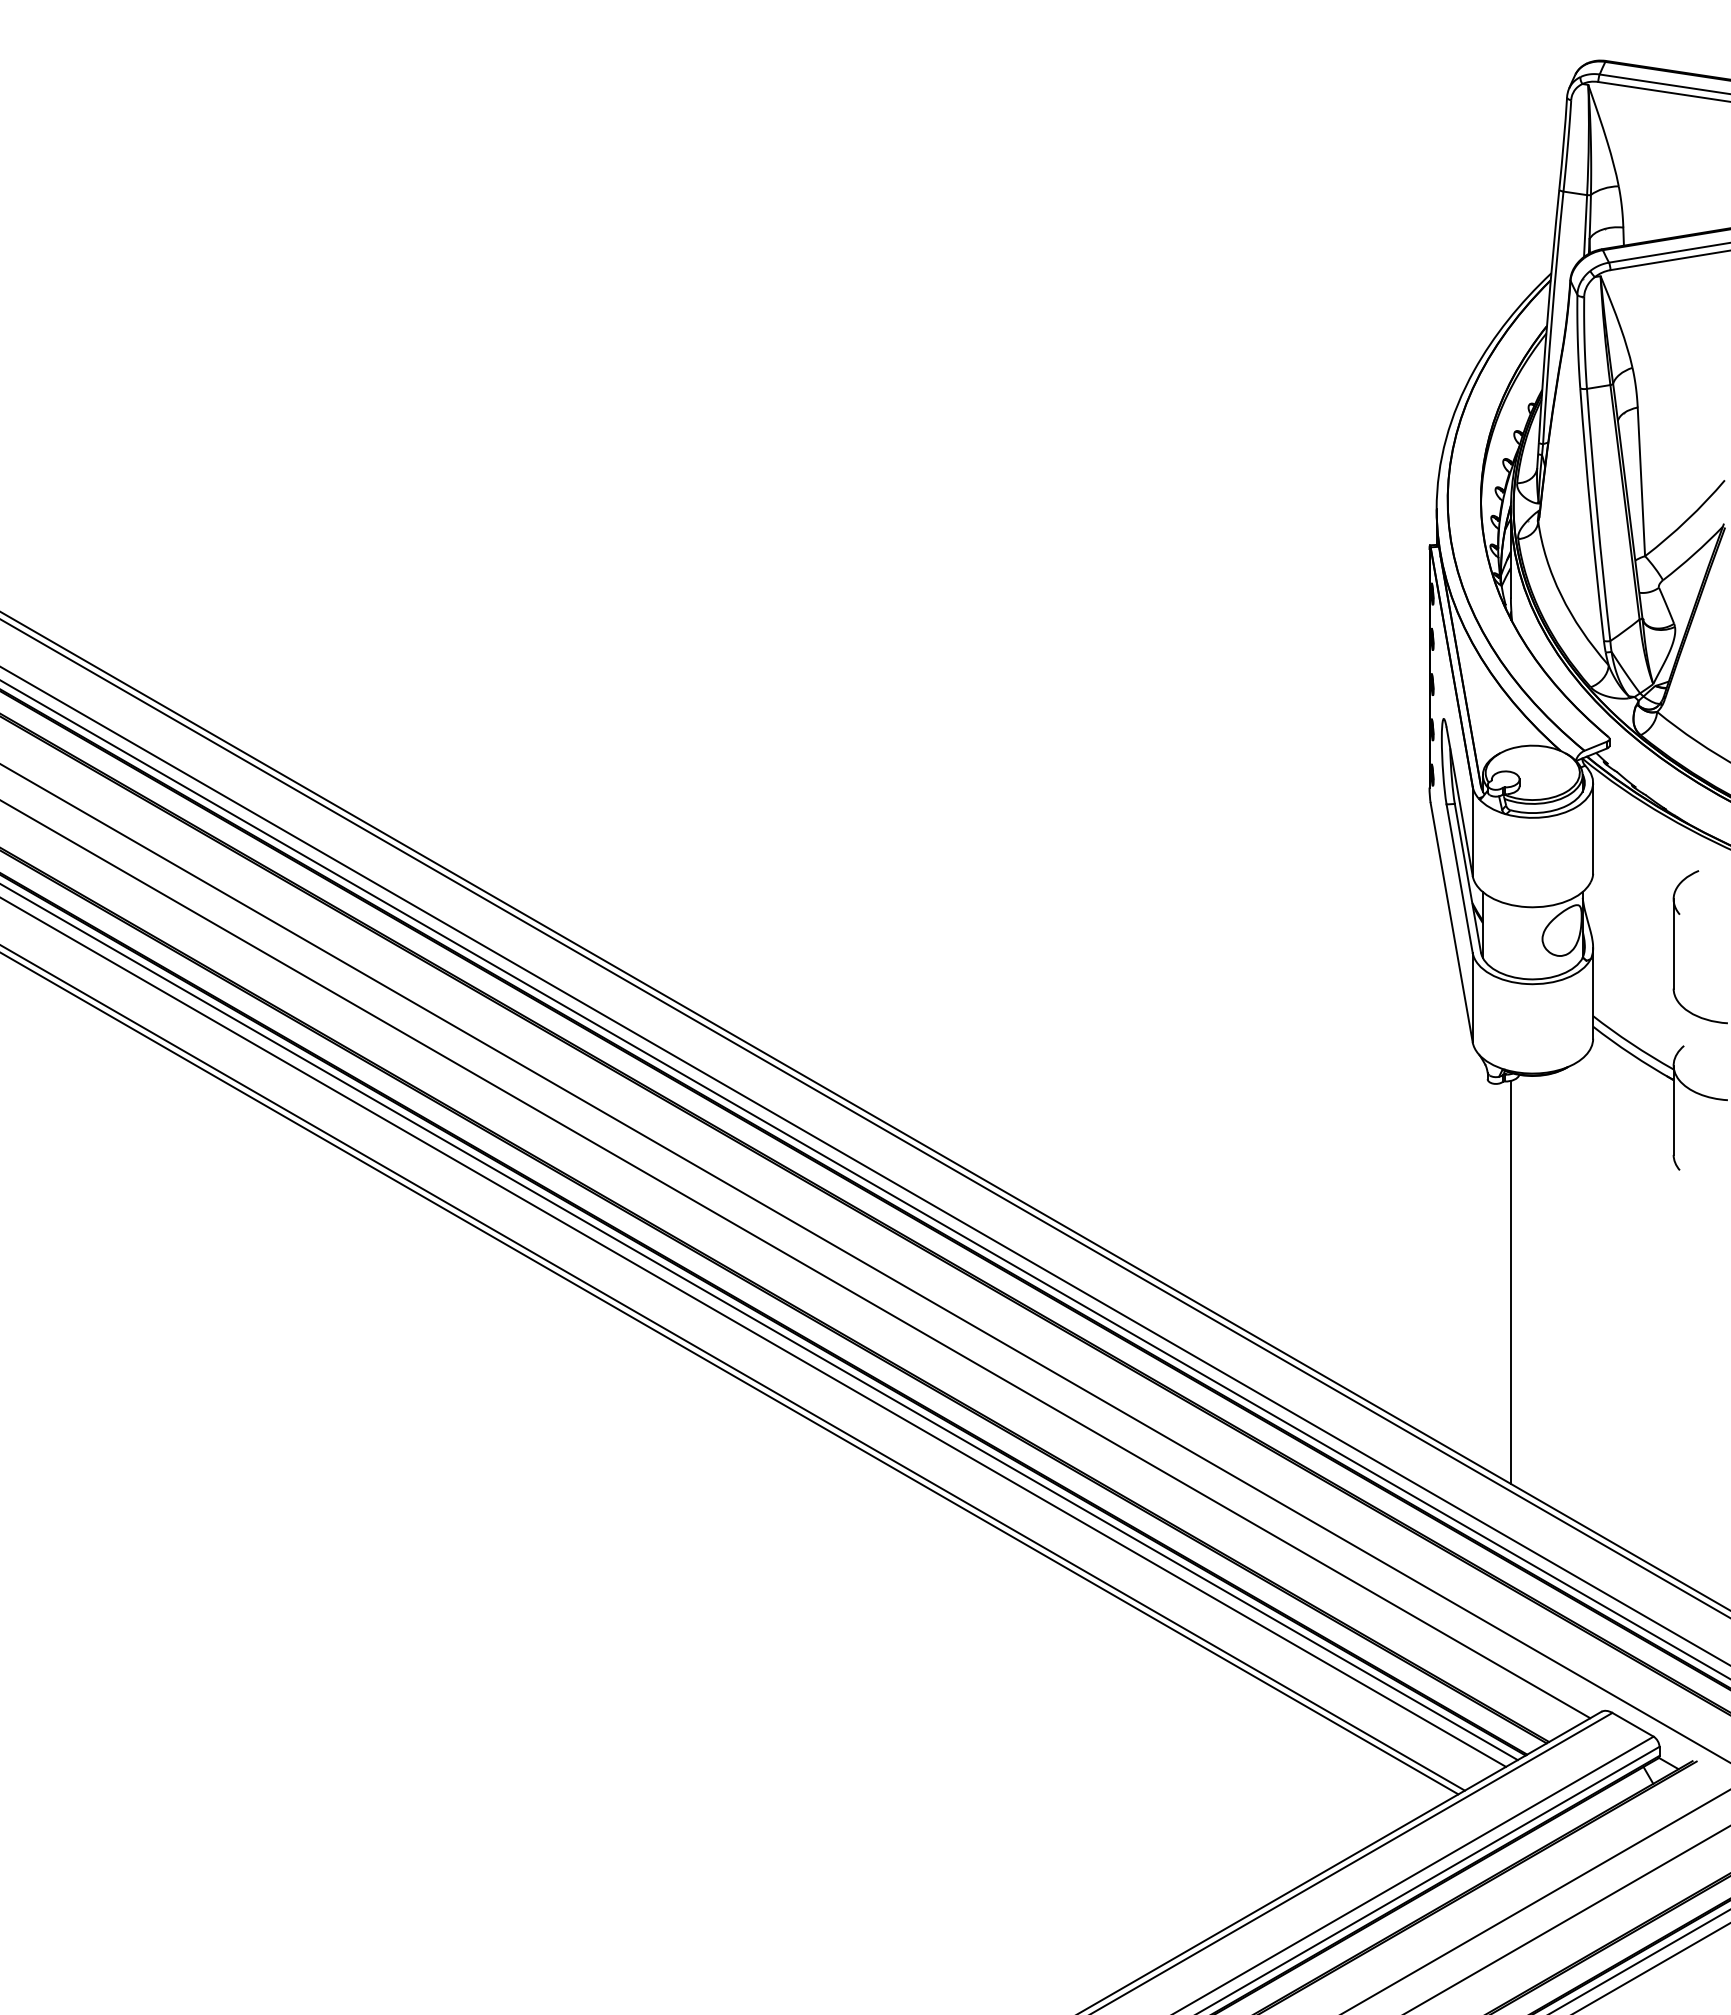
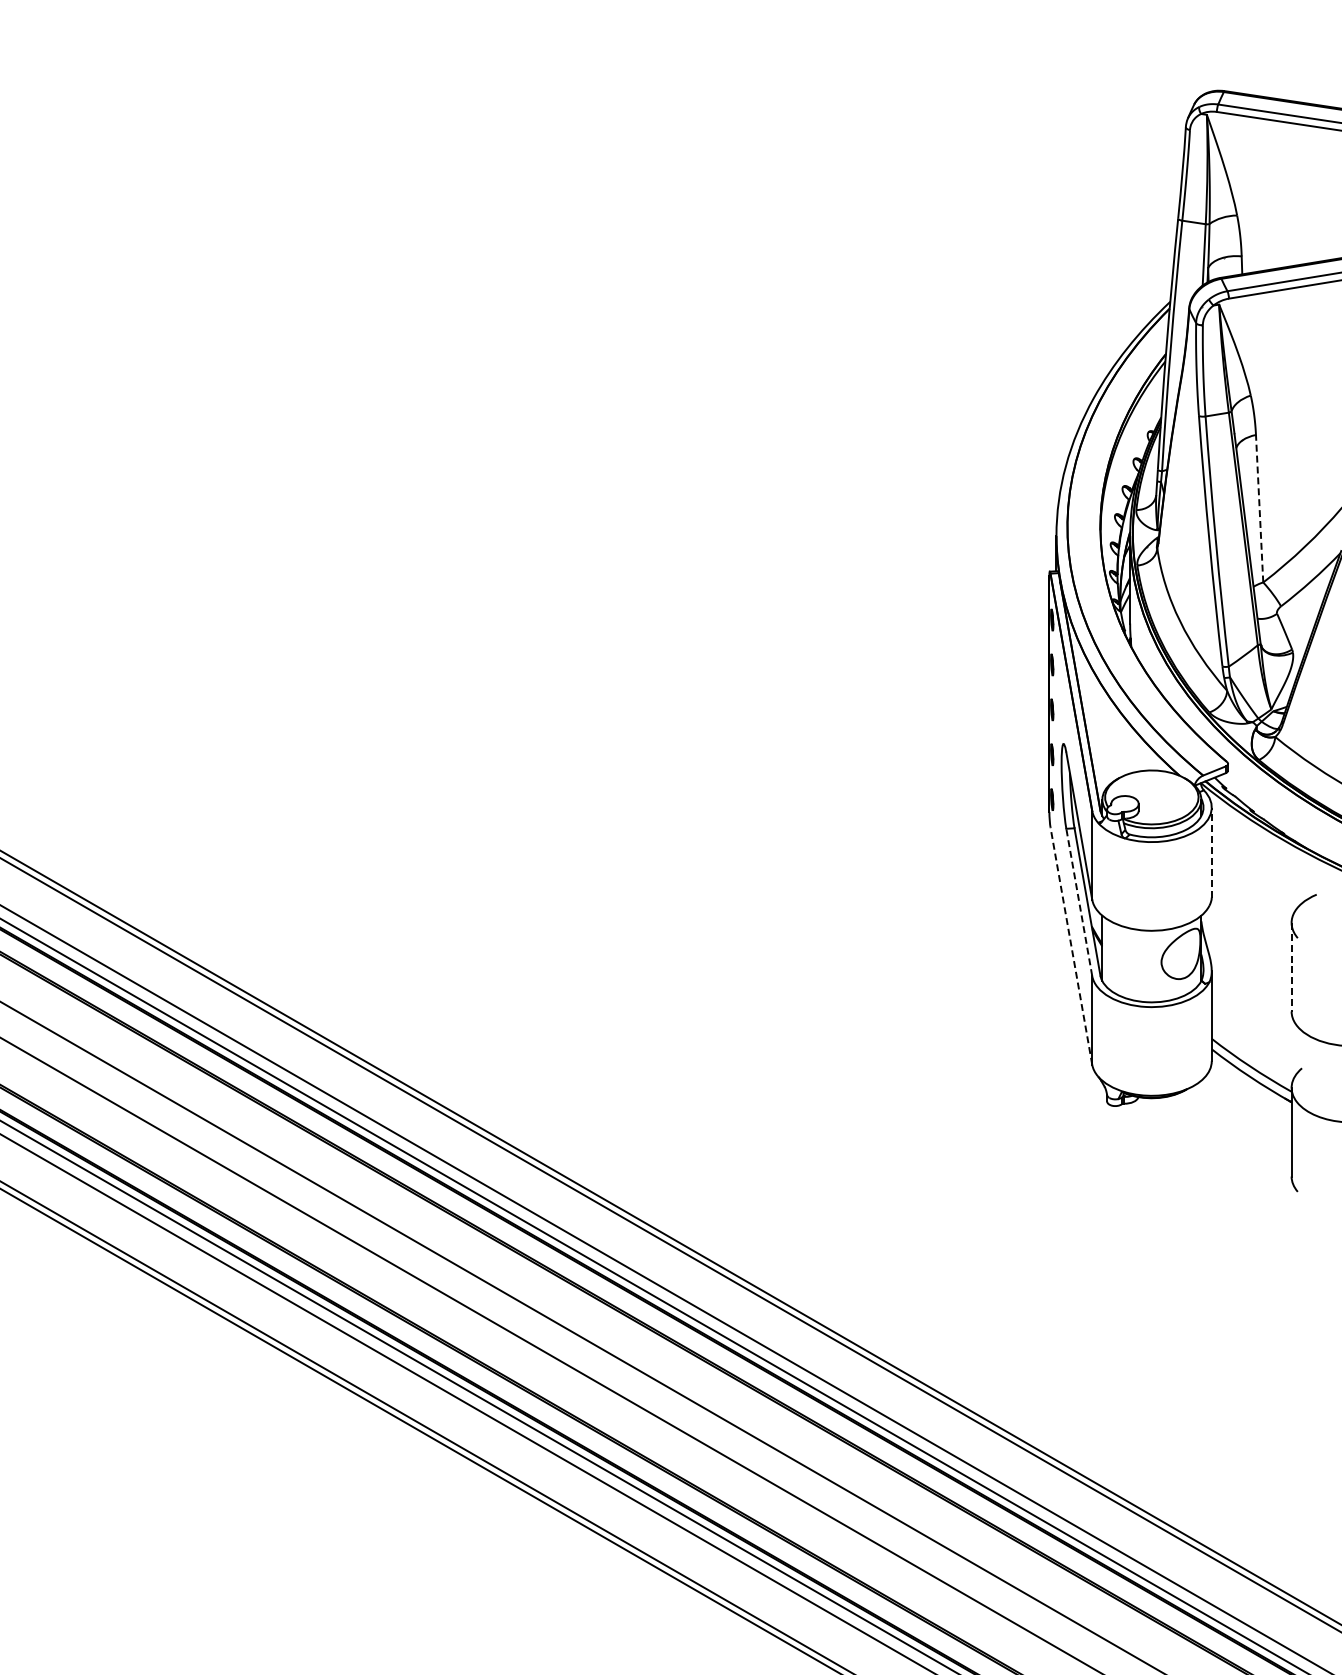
line: (1641, 481) -> (1259, 508), solid -> dashed
line: (1593, 827) -> (1212, 851), solid -> dashed
line: (1459, 878) -> (1079, 902), solid -> dashed
line: (1451, 922) -> (1071, 945), solid -> dashed
line: (1673, 943) -> (1291, 966), solid -> dashed
line: (1511, 1282) -> (1130, 1303), removed

